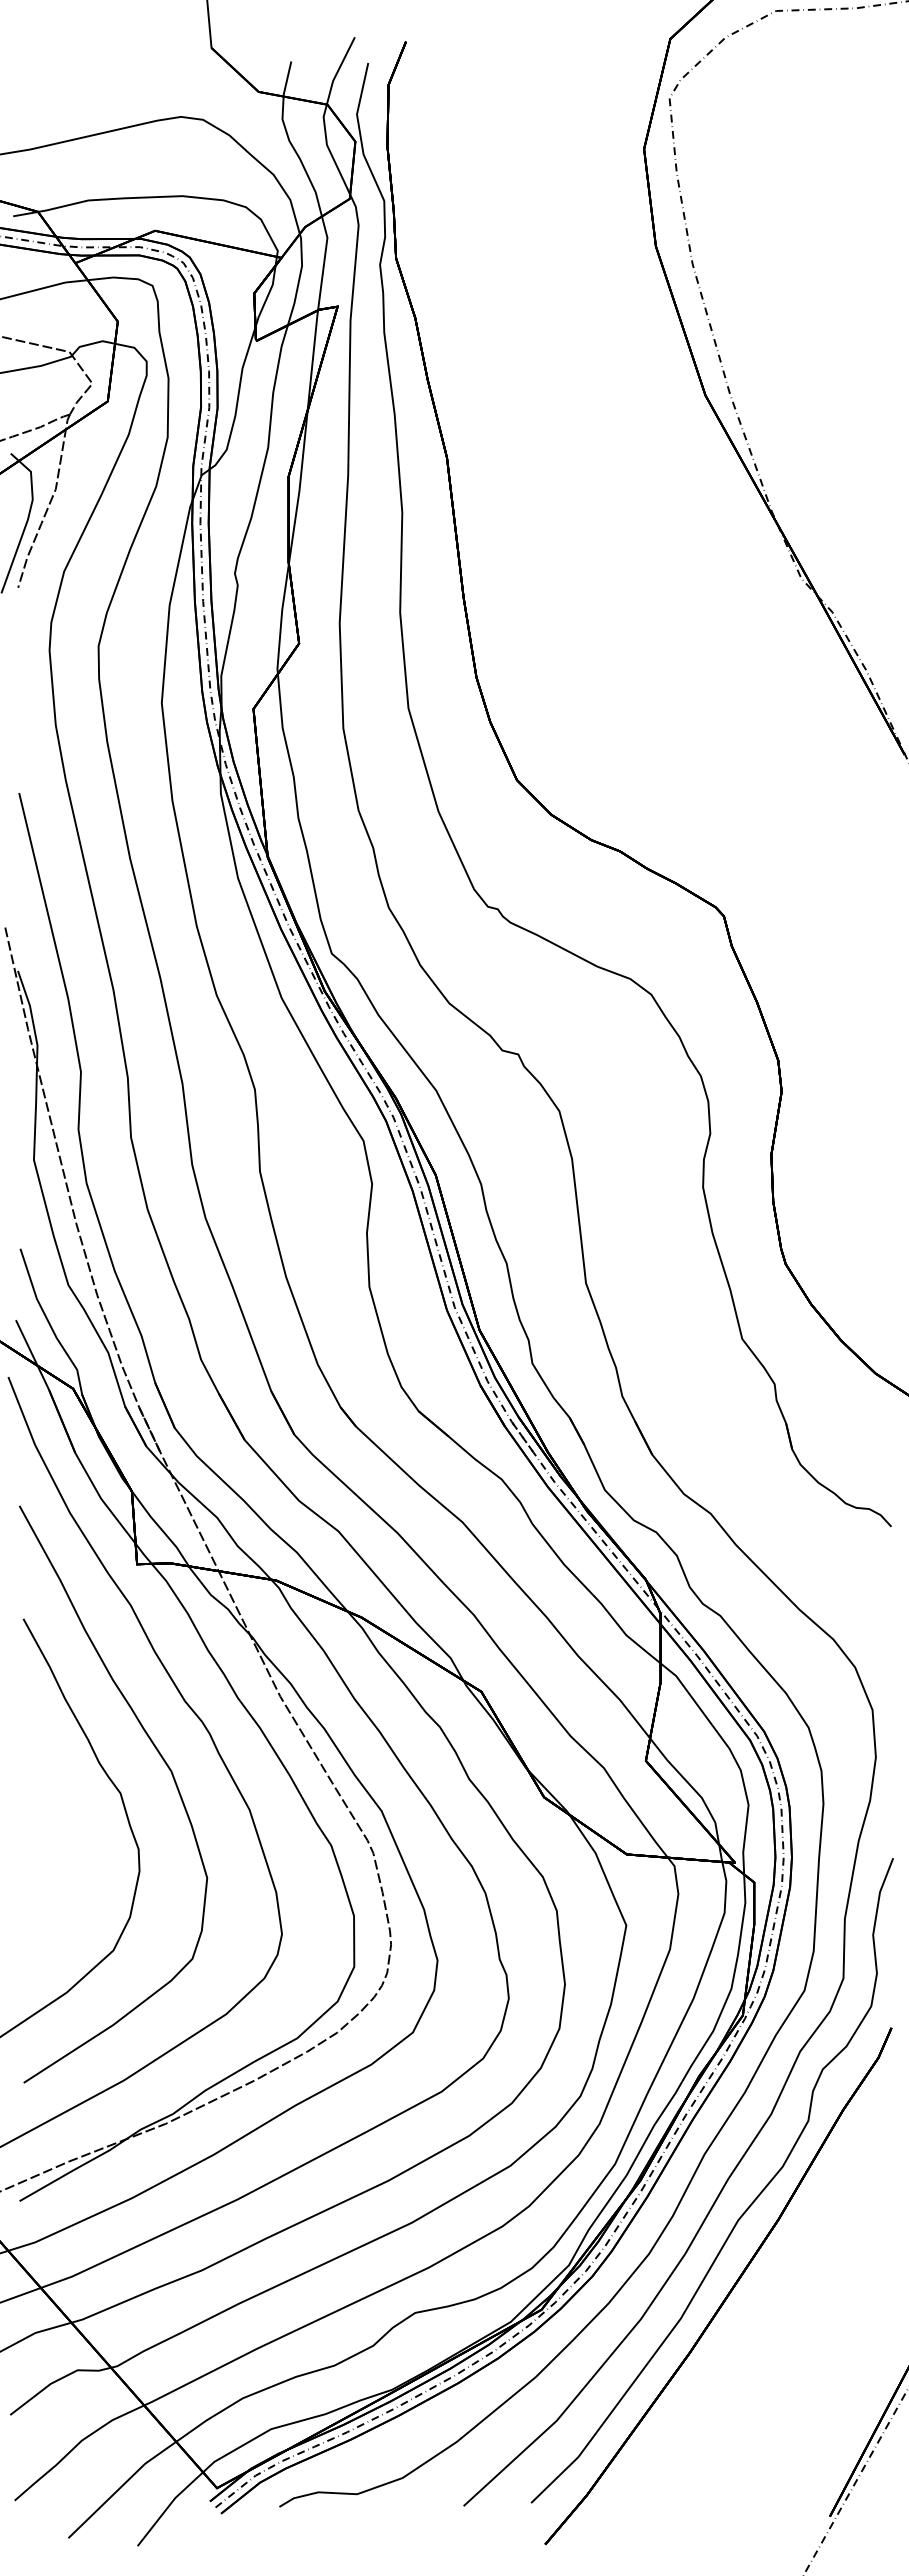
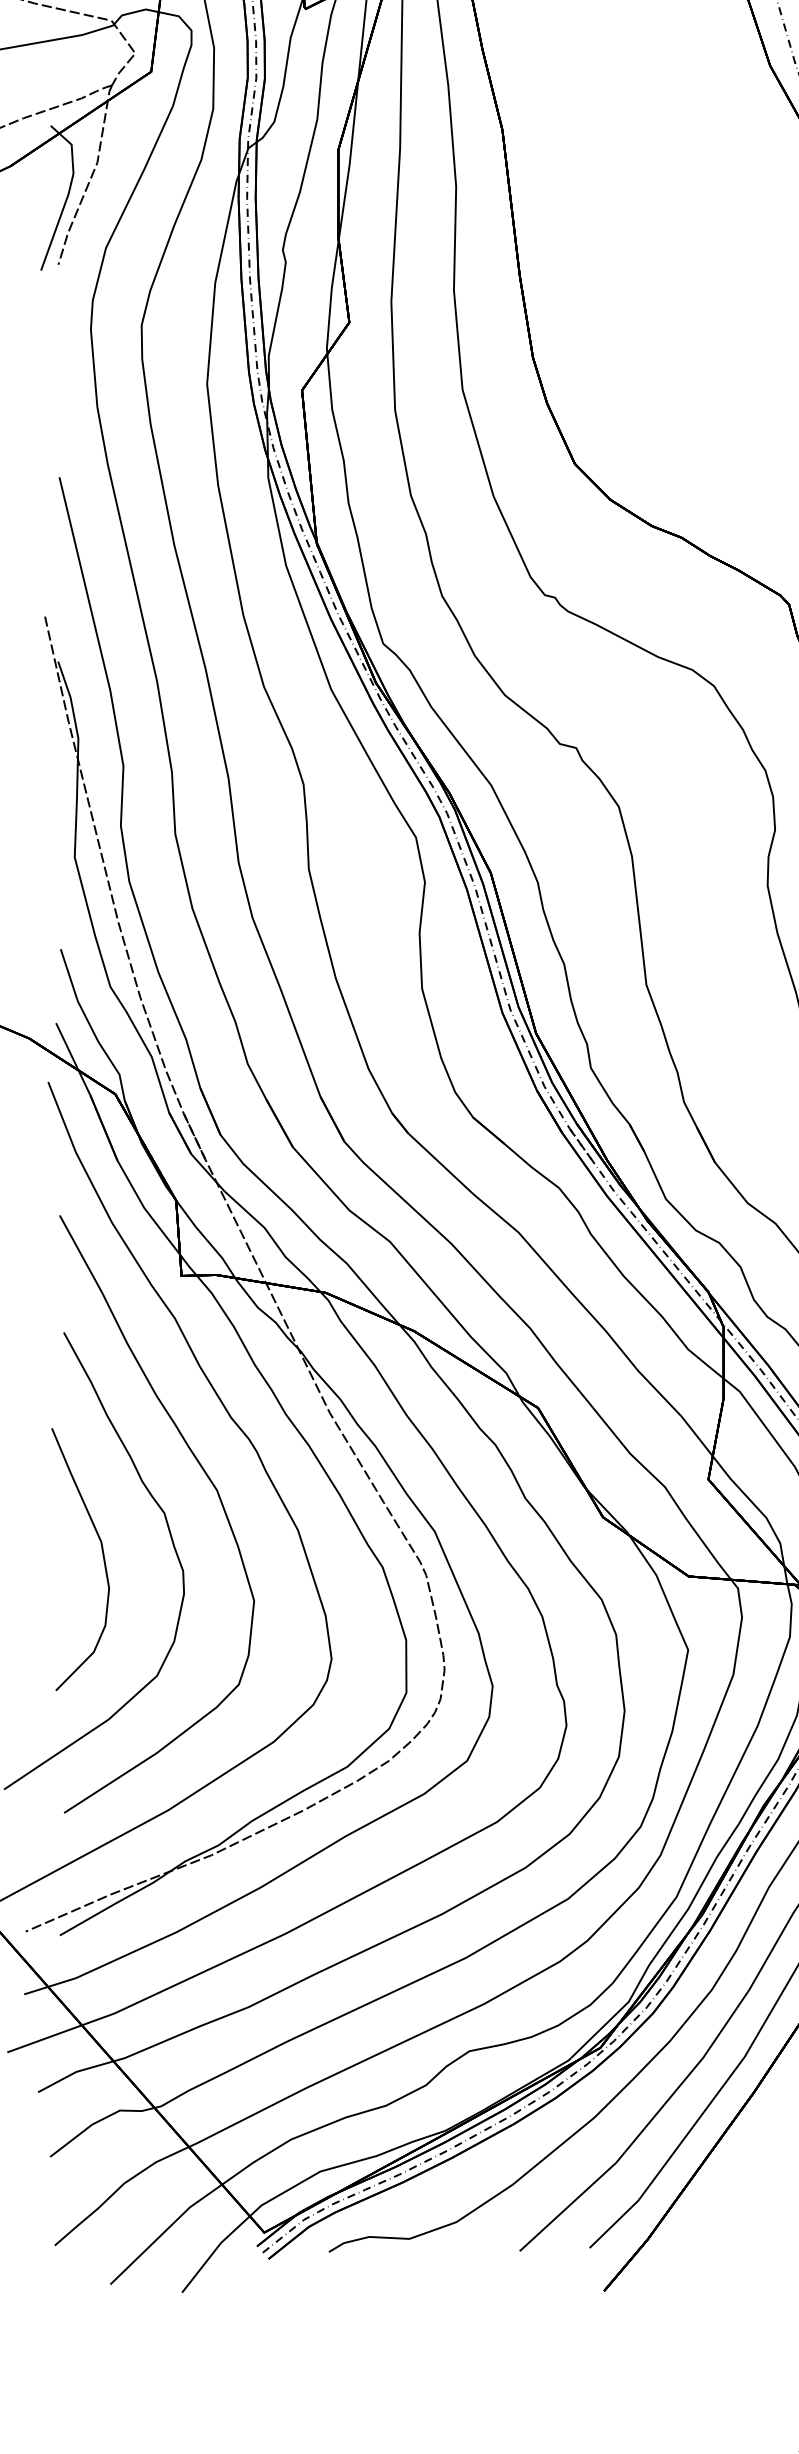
curve: (60, 1833) -> (102, 1554), added

